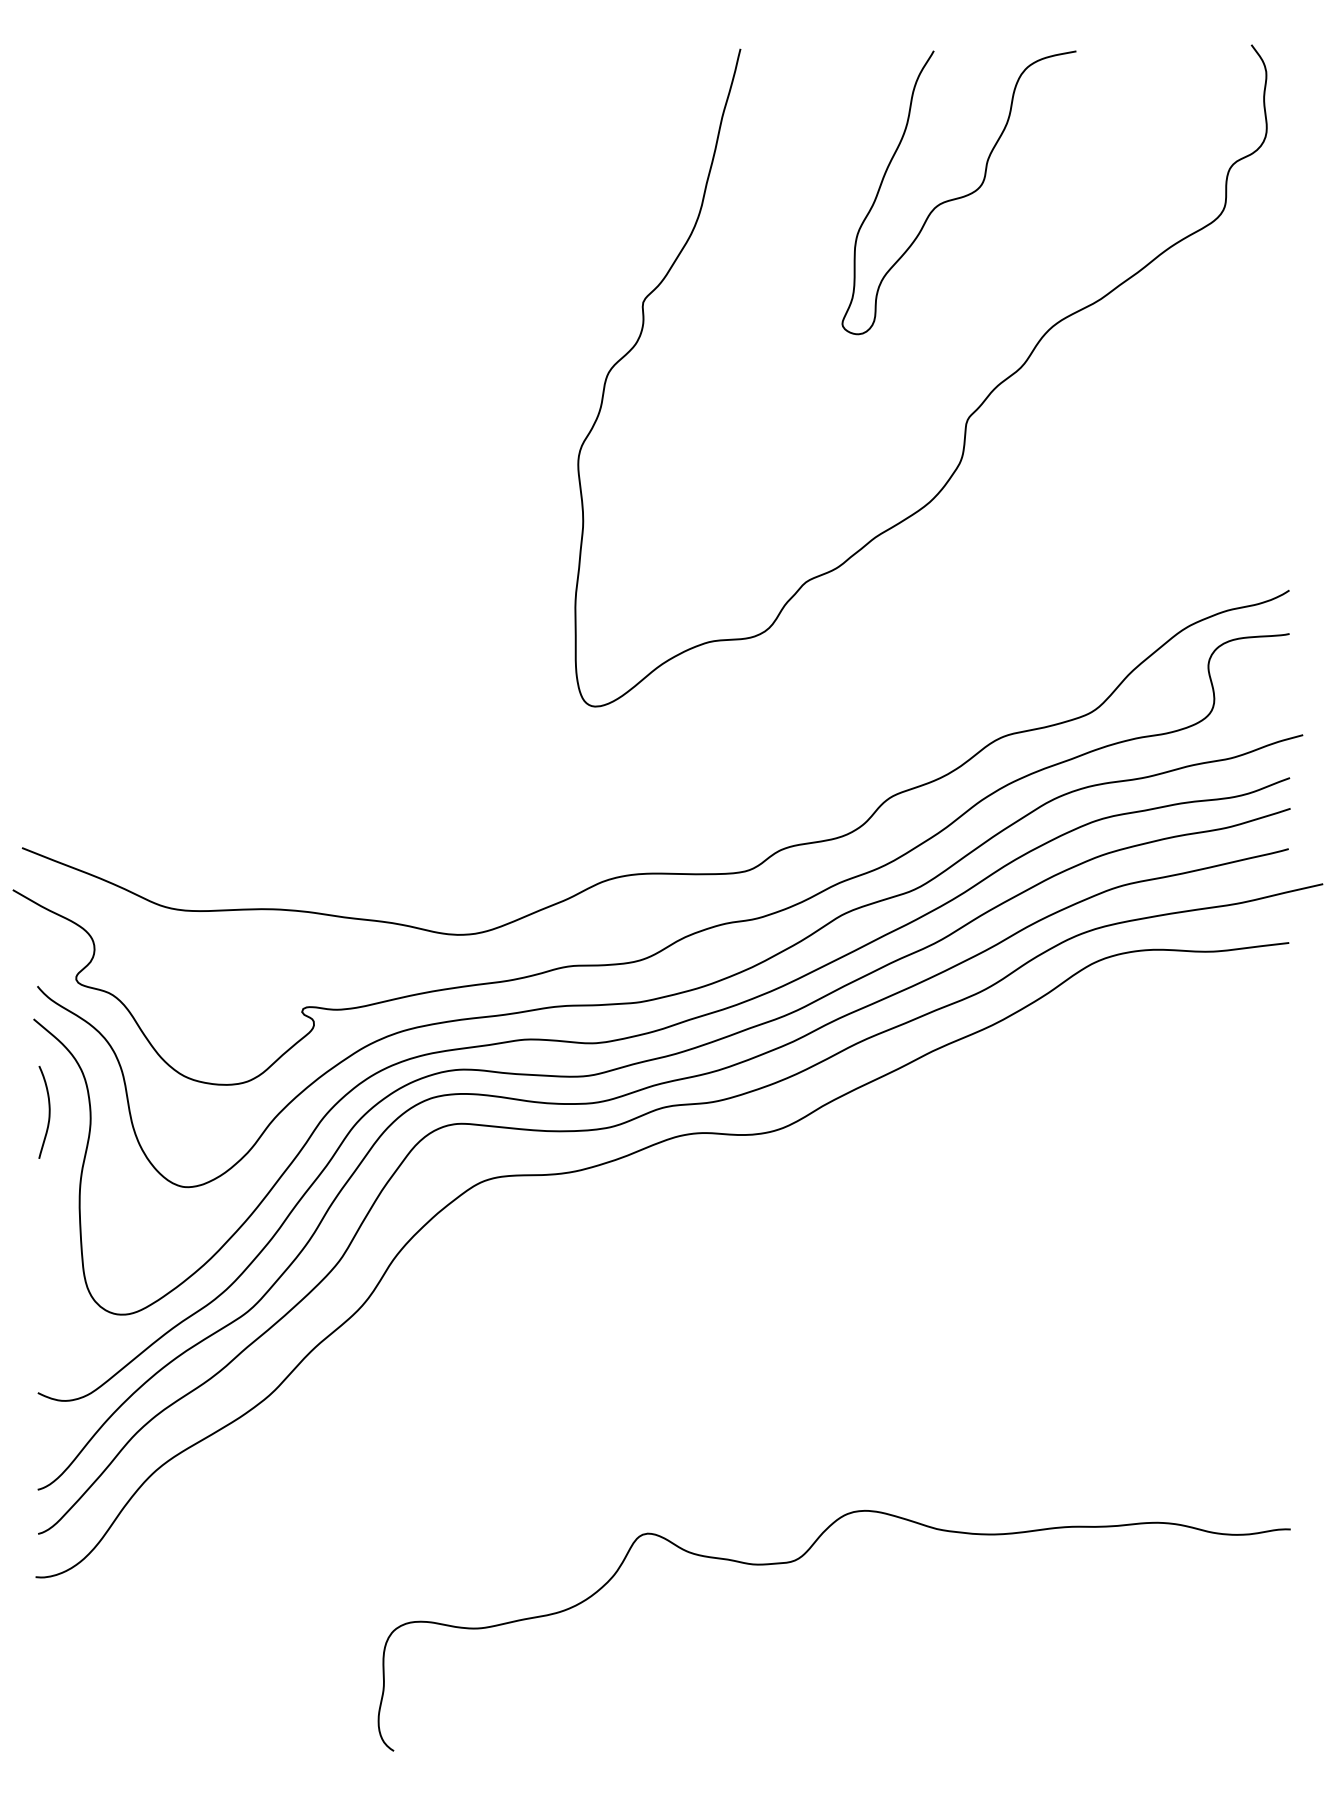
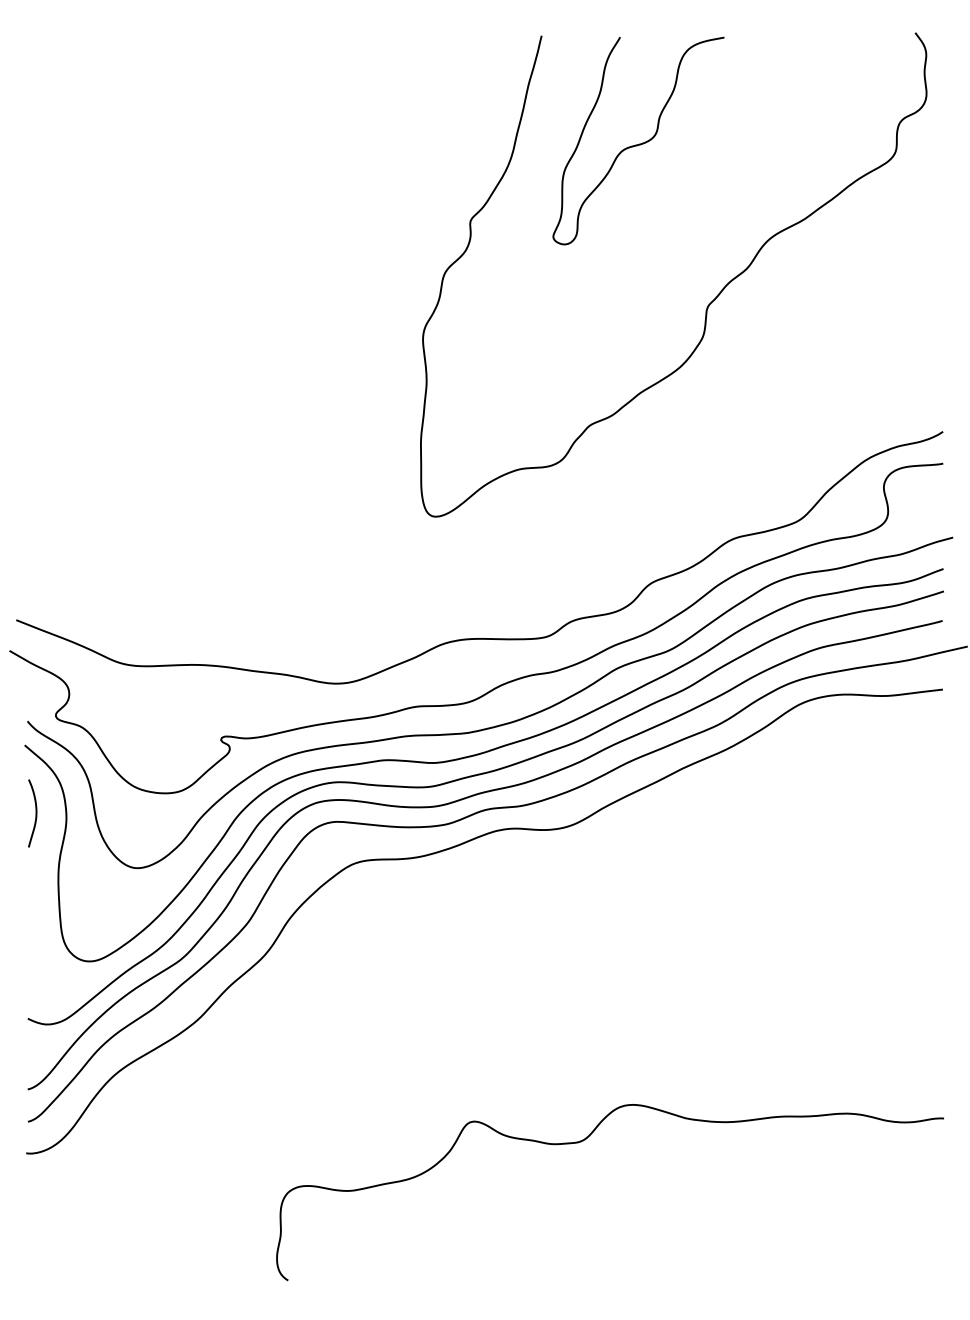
curve: (960, 196) -> (639, 143), moved

